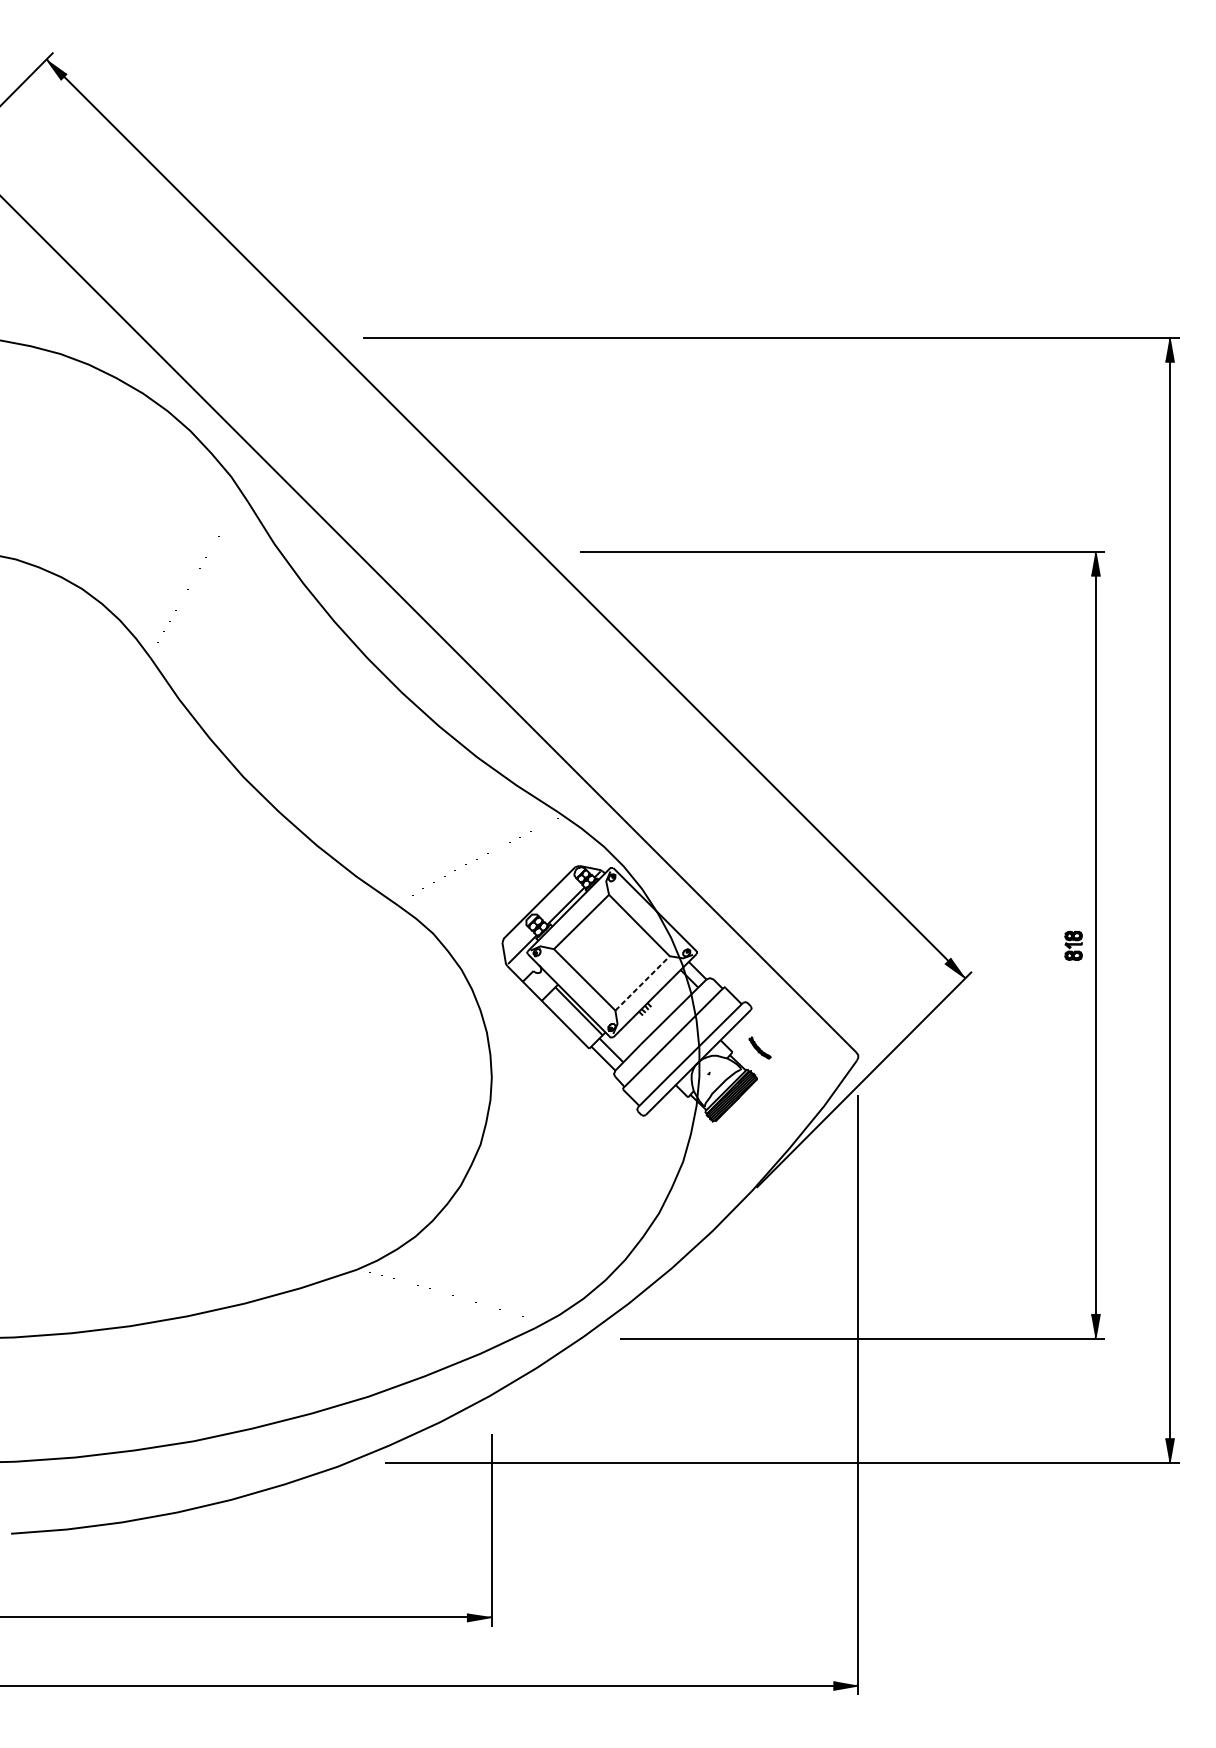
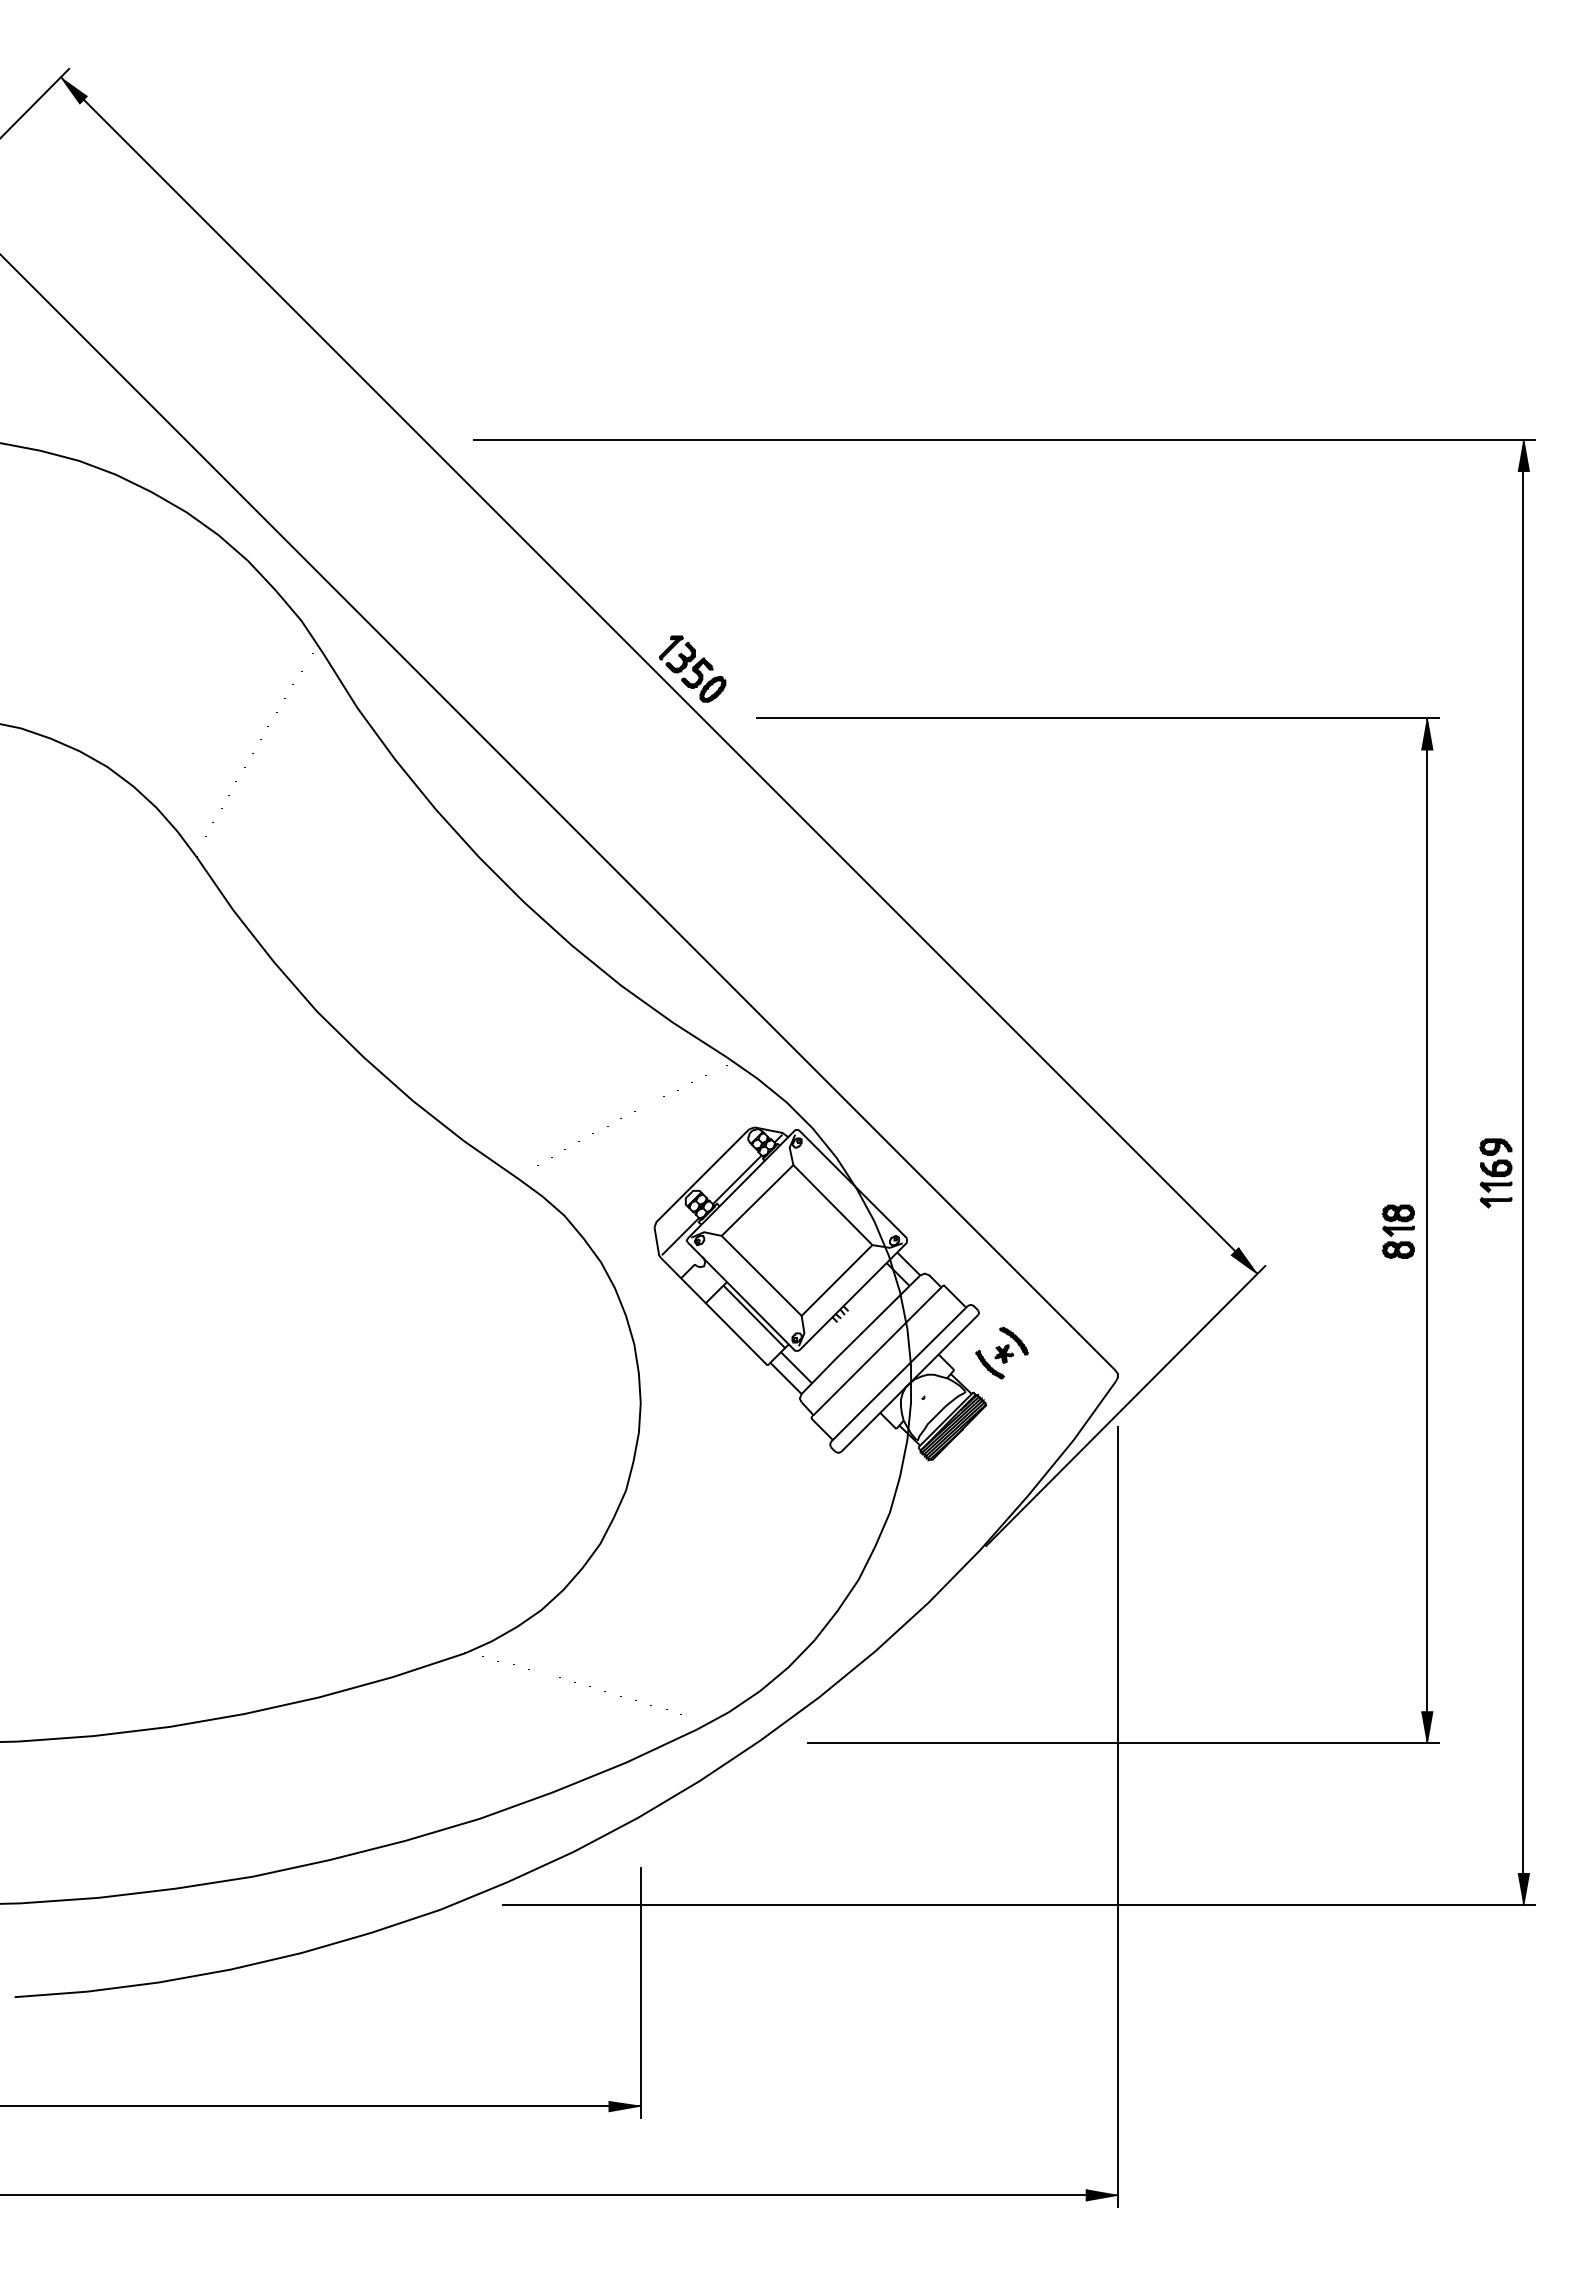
part: (531, 513) -> (692, 668), added
part: (1148, 901) -> (1495, 1173), added
part: (1072, 945) -> (1397, 1231), size x1.43
line: (642, 983) -> (837, 1280), dashed -> solid
part: (776, 1033) -> (1011, 1345), added

